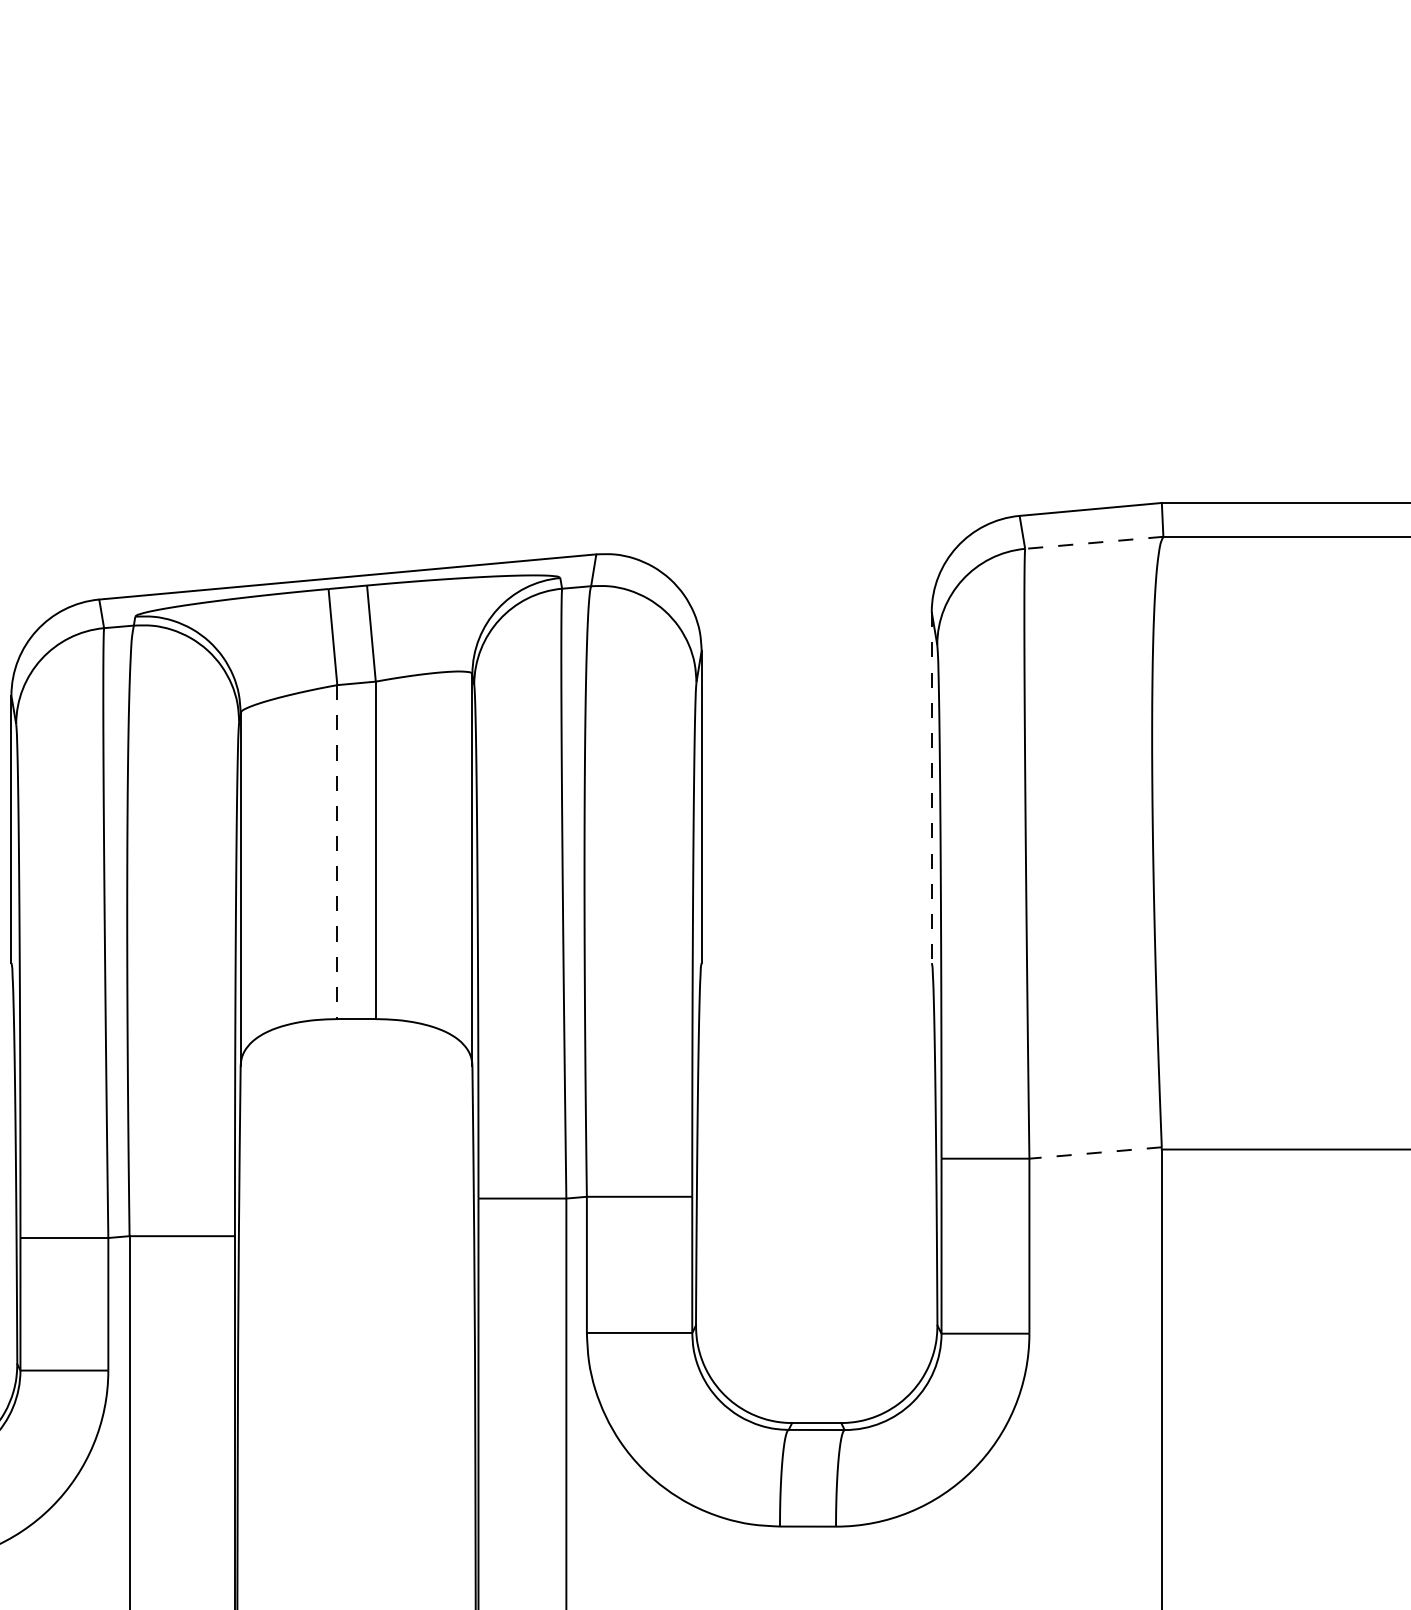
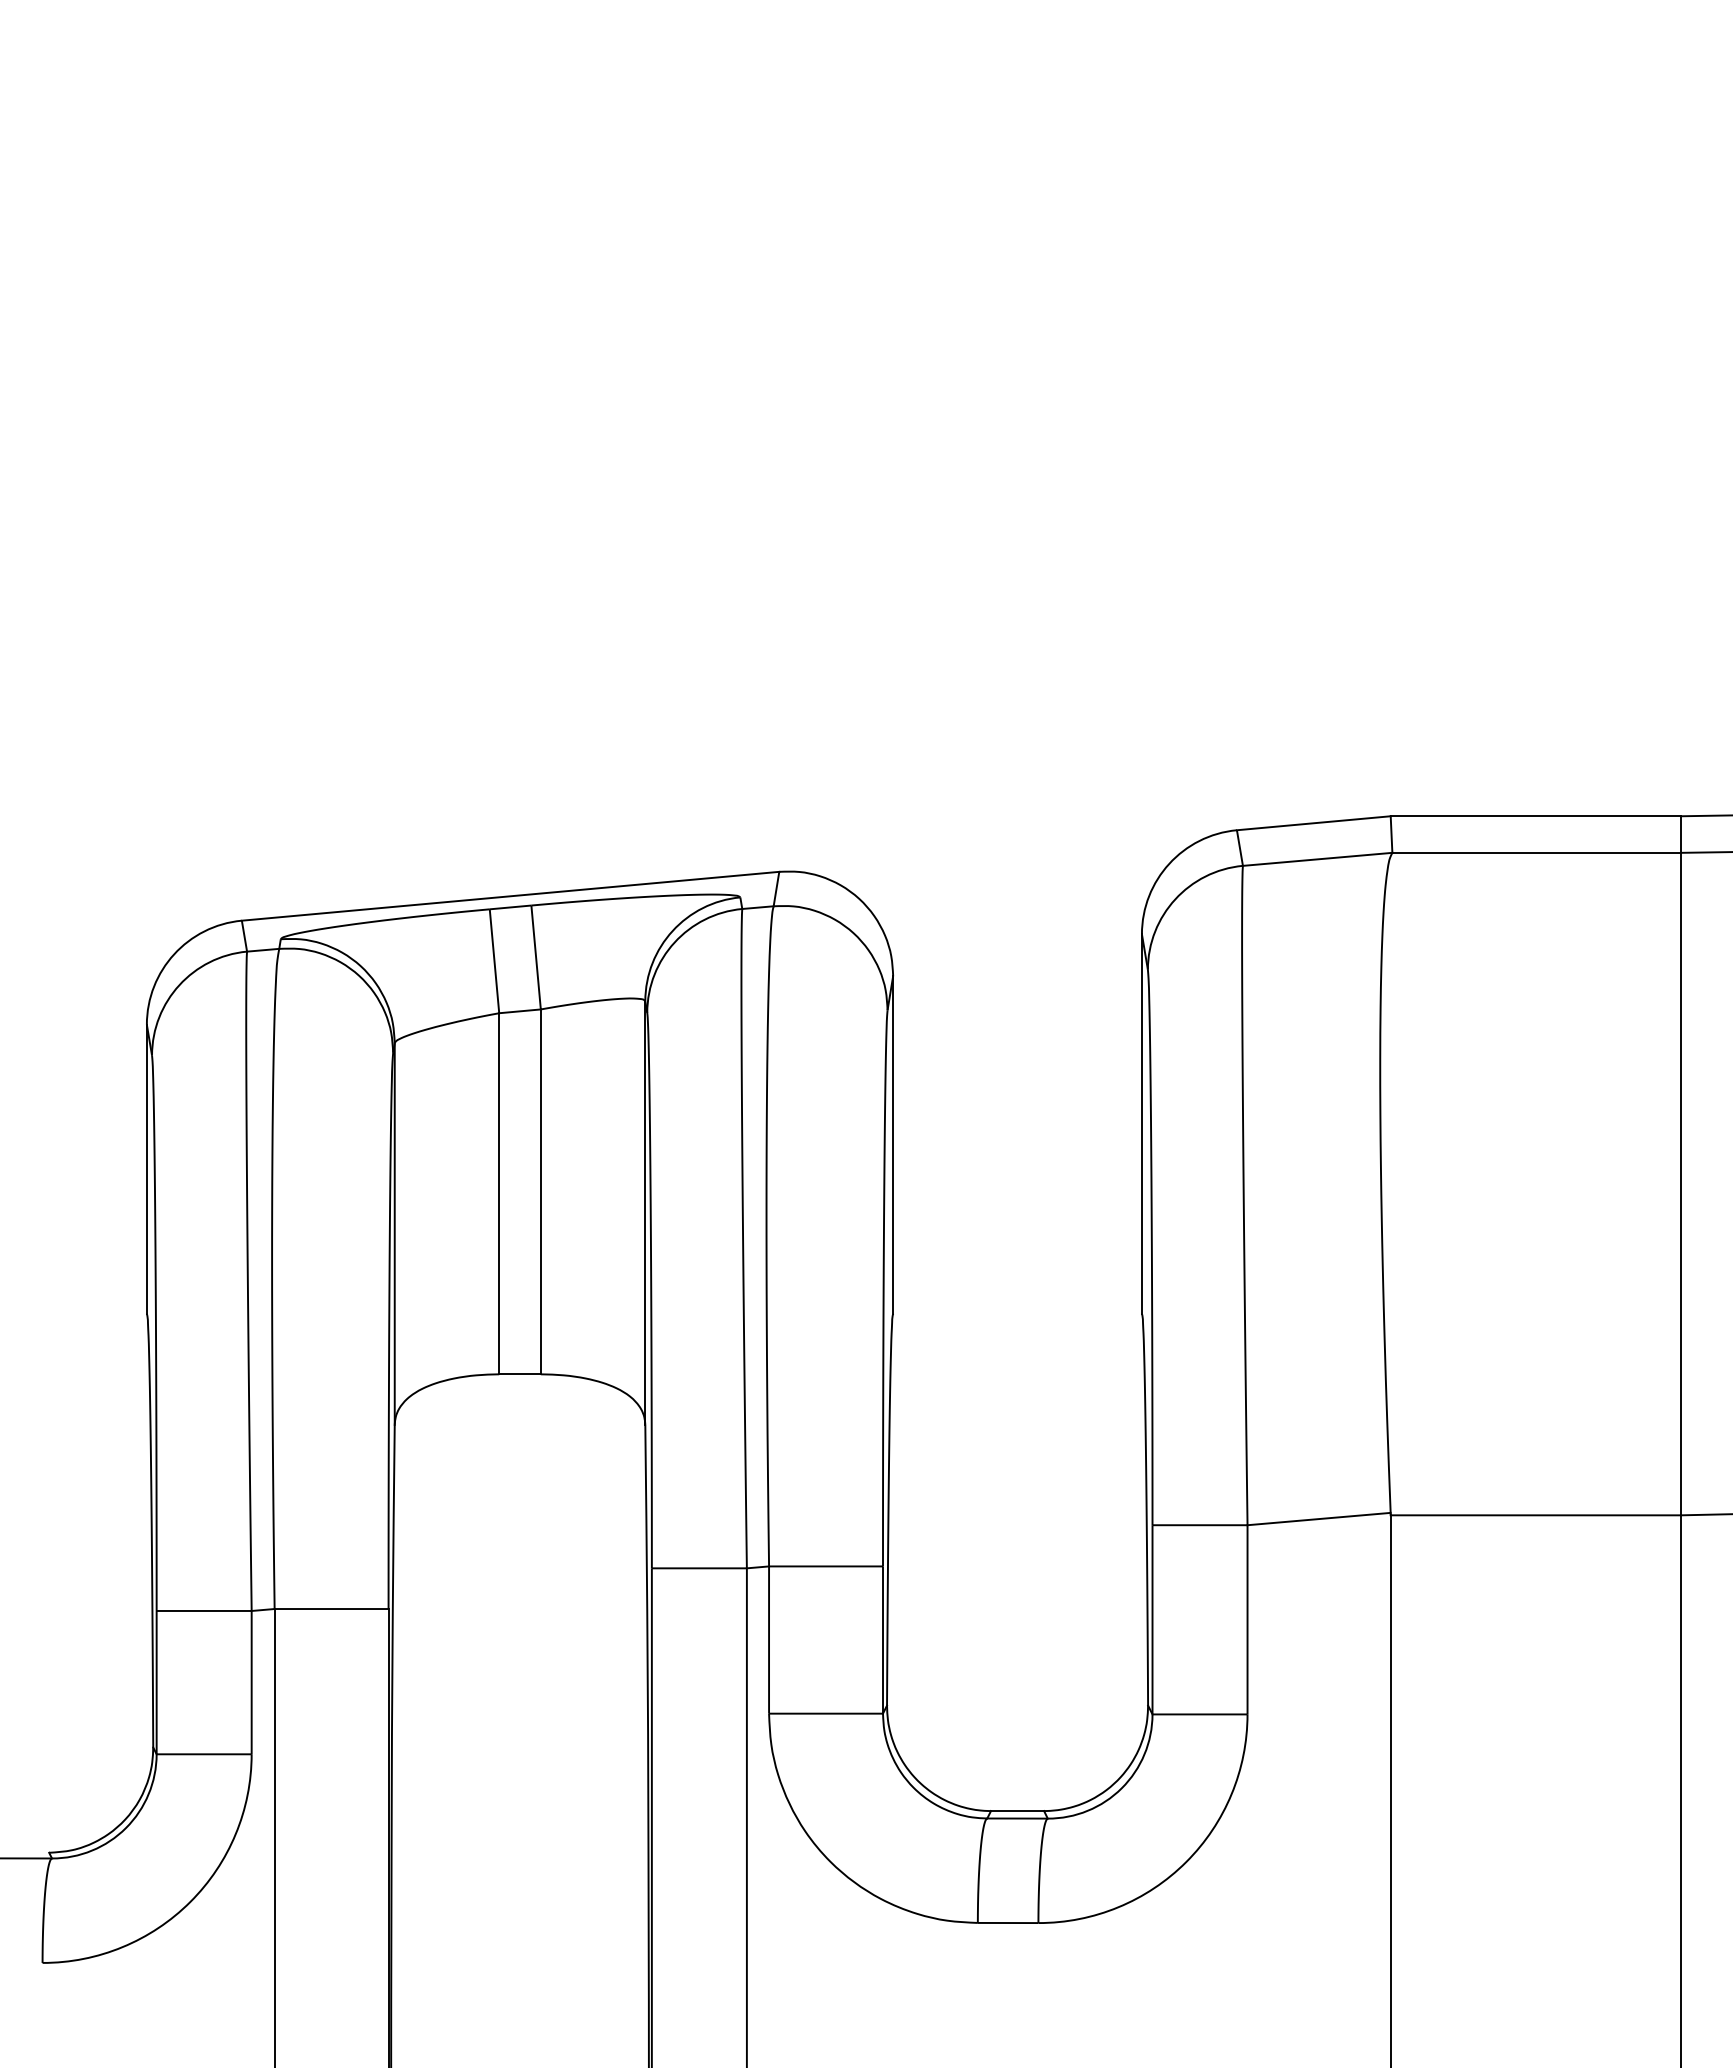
line: (1094, 542) -> (1317, 859), dashed -> solid
line: (931, 788) -> (1141, 1124), dashed -> solid
line: (337, 851) -> (499, 1193), dashed -> solid
line: (1095, 1153) -> (1319, 1519), dashed -> solid

